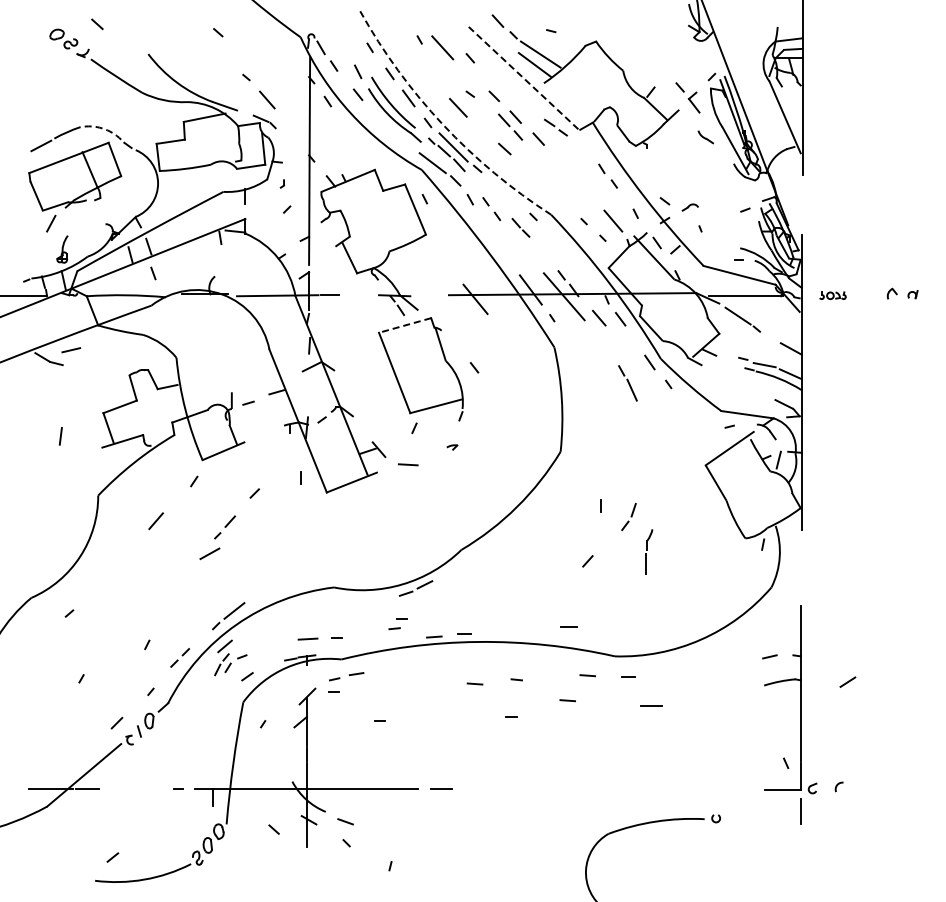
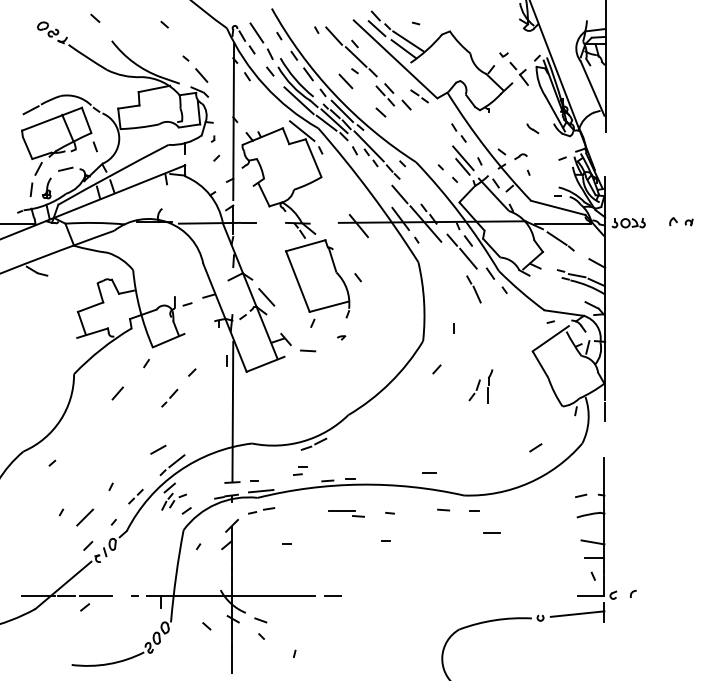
line: (97, 24) -> (95, 18), moved
line: (499, 37) -> (377, 28), added
line: (340, 43) -> (256, 32), added
part: (667, 72) -> (503, 54), added
line: (471, 75) -> (355, 57), added
line: (524, 78) -> (395, 59), dashed -> solid
arc: (443, 124) -> (334, 94), dashed -> solid
arc: (102, 128) -> (77, 97), dashed -> solid
line: (395, 133) -> (298, 100), added
part: (705, 137) -> (532, 128), moved
line: (442, 160) -> (333, 121), added
line: (400, 173) -> (302, 131), added
line: (488, 193) -> (368, 146), added
line: (613, 209) -> (463, 158), added
line: (529, 257) -> (399, 194), added
line: (153, 273) -> (95, 146), moved
part: (832, 295) -> (628, 223), size x1.67
line: (404, 325) -> (305, 245), dashed -> solid
line: (620, 342) -> (468, 258), added
line: (71, 350) -> (65, 169), moved
line: (353, 393) -> (266, 297), added
line: (60, 436) -> (31, 189), moved
line: (600, 505) -> (453, 328), moved
line: (308, 545) -> (232, 411), added
line: (801, 545) -> (604, 411), added
part: (649, 551) -> (490, 386), moved
line: (209, 553) -> (158, 449), moved
line: (587, 561) -> (436, 369), moved
line: (345, 650) -> (260, 491), added
line: (452, 676) -> (341, 510), added
line: (847, 681) -> (535, 447), moved
line: (112, 685) -> (84, 517), added
line: (333, 691) -> (251, 522), removed
line: (567, 700) -> (428, 528), removed
line: (785, 718) -> (592, 542), added
line: (787, 738) -> (594, 557), added
line: (127, 788) -> (96, 595), added
line: (764, 813) -> (577, 614), added
line: (112, 857) -> (84, 607), moved
line: (306, 870) -> (231, 657), added

